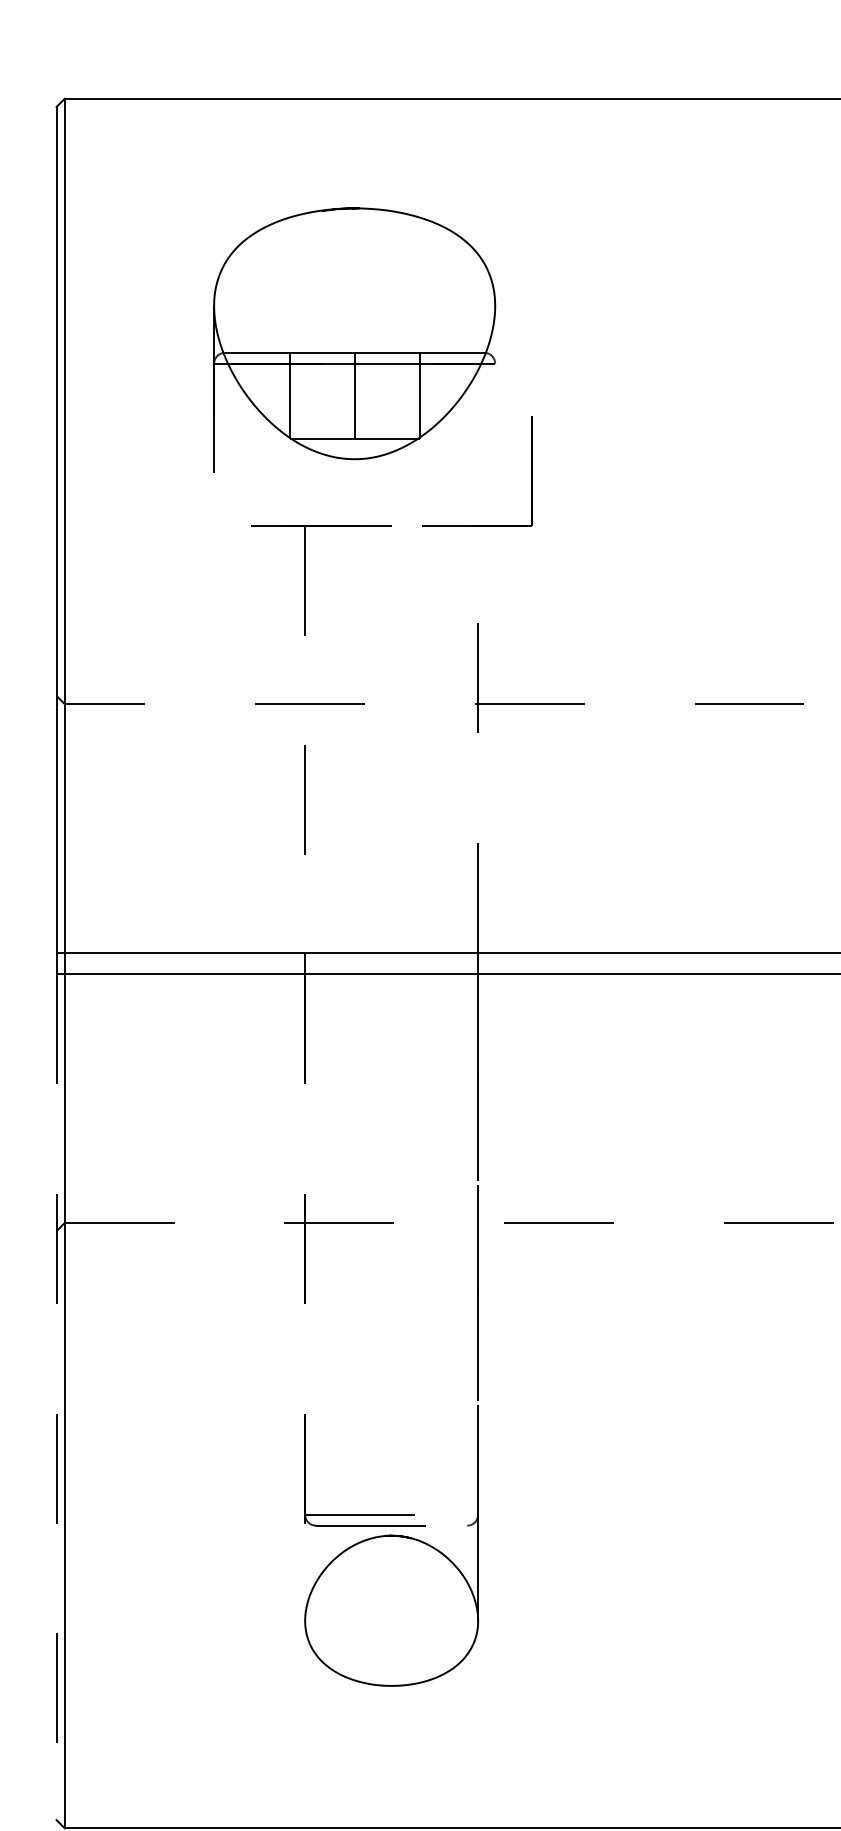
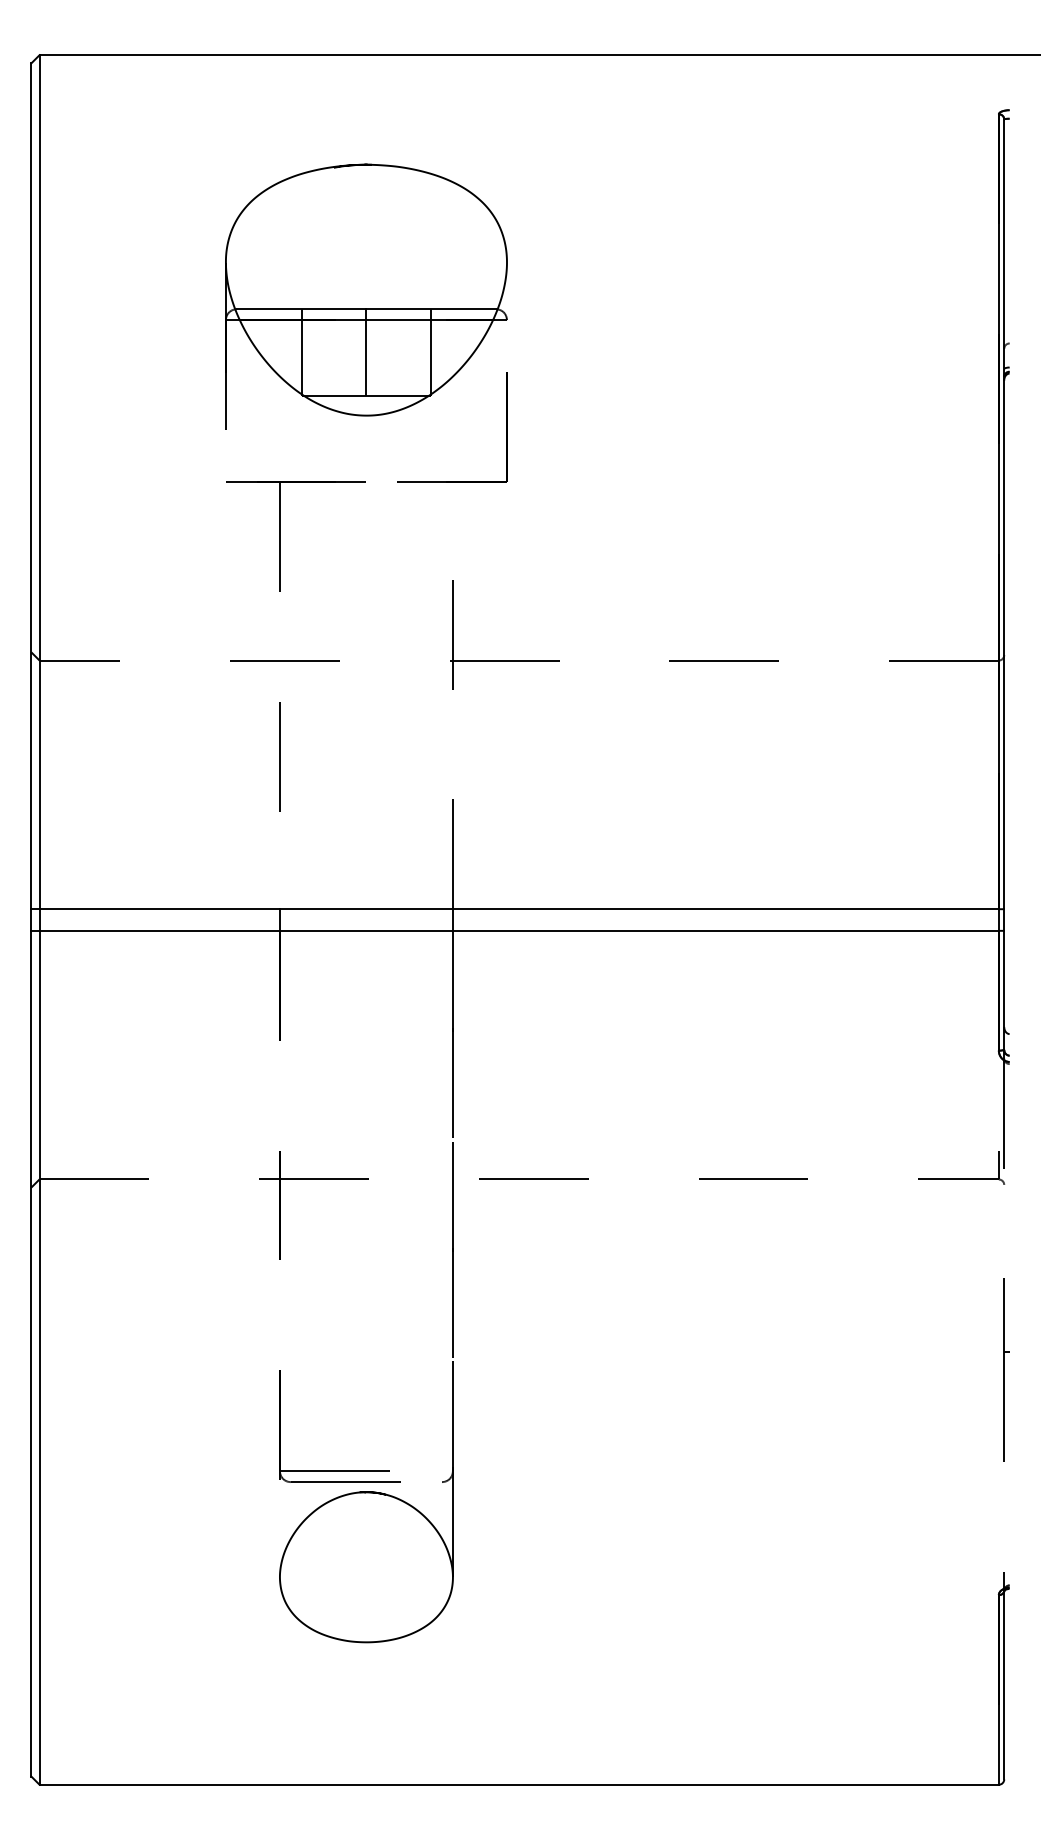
part: (354, 340) -> (366, 296), moved
line: (56, 1397) -> (31, 1353), dashed -> solid

